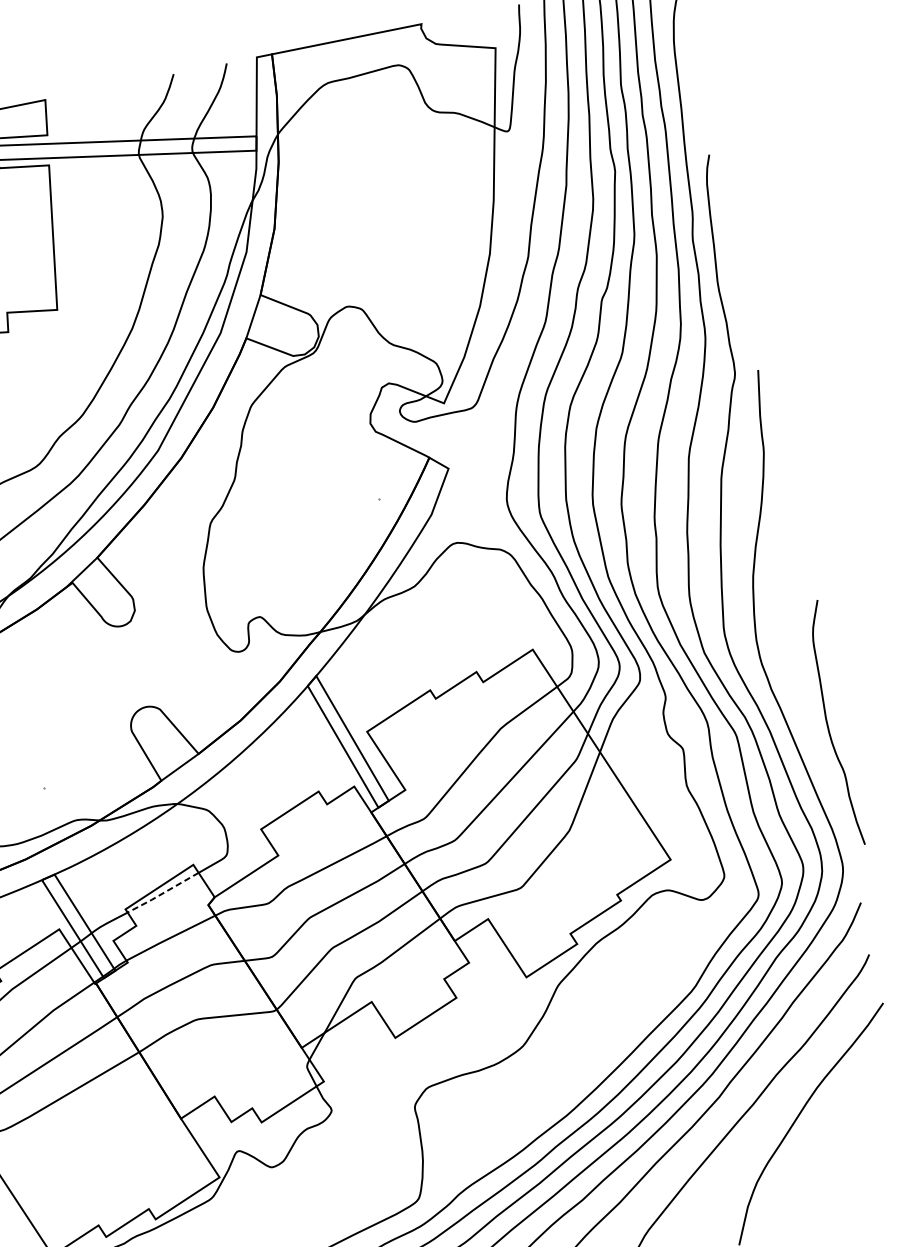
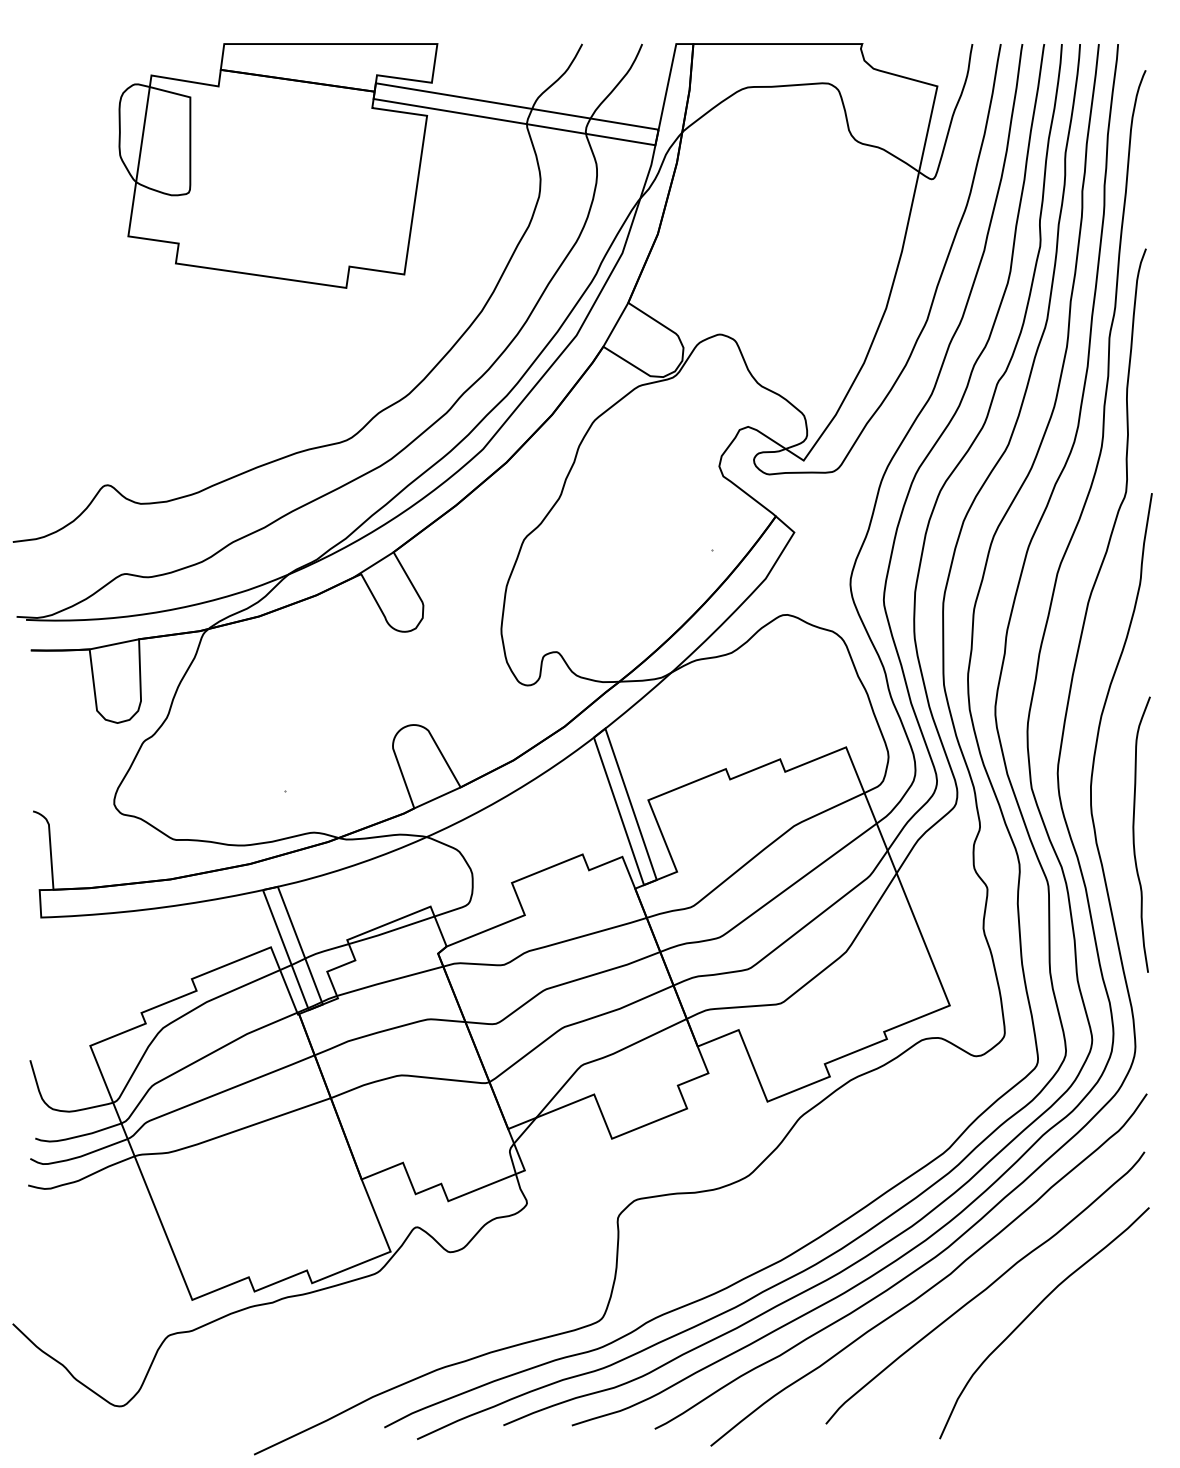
curve: (828, 724) -> (1134, 834), moved
line: (163, 893) -> (391, 931), dashed -> solid

